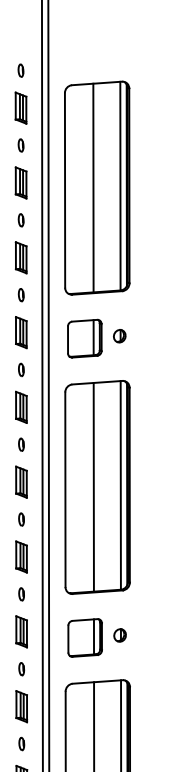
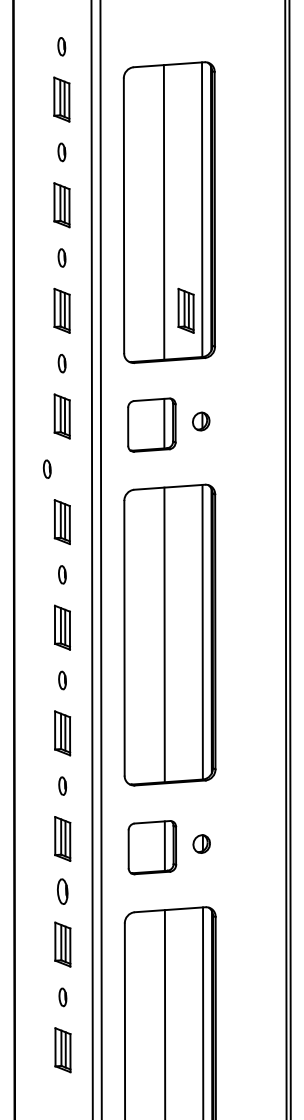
part: (108, 257) -> (185, 310), added
part: (21, 369) -> (47, 468), moved
part: (21, 669) -> (62, 891), size x1.4

